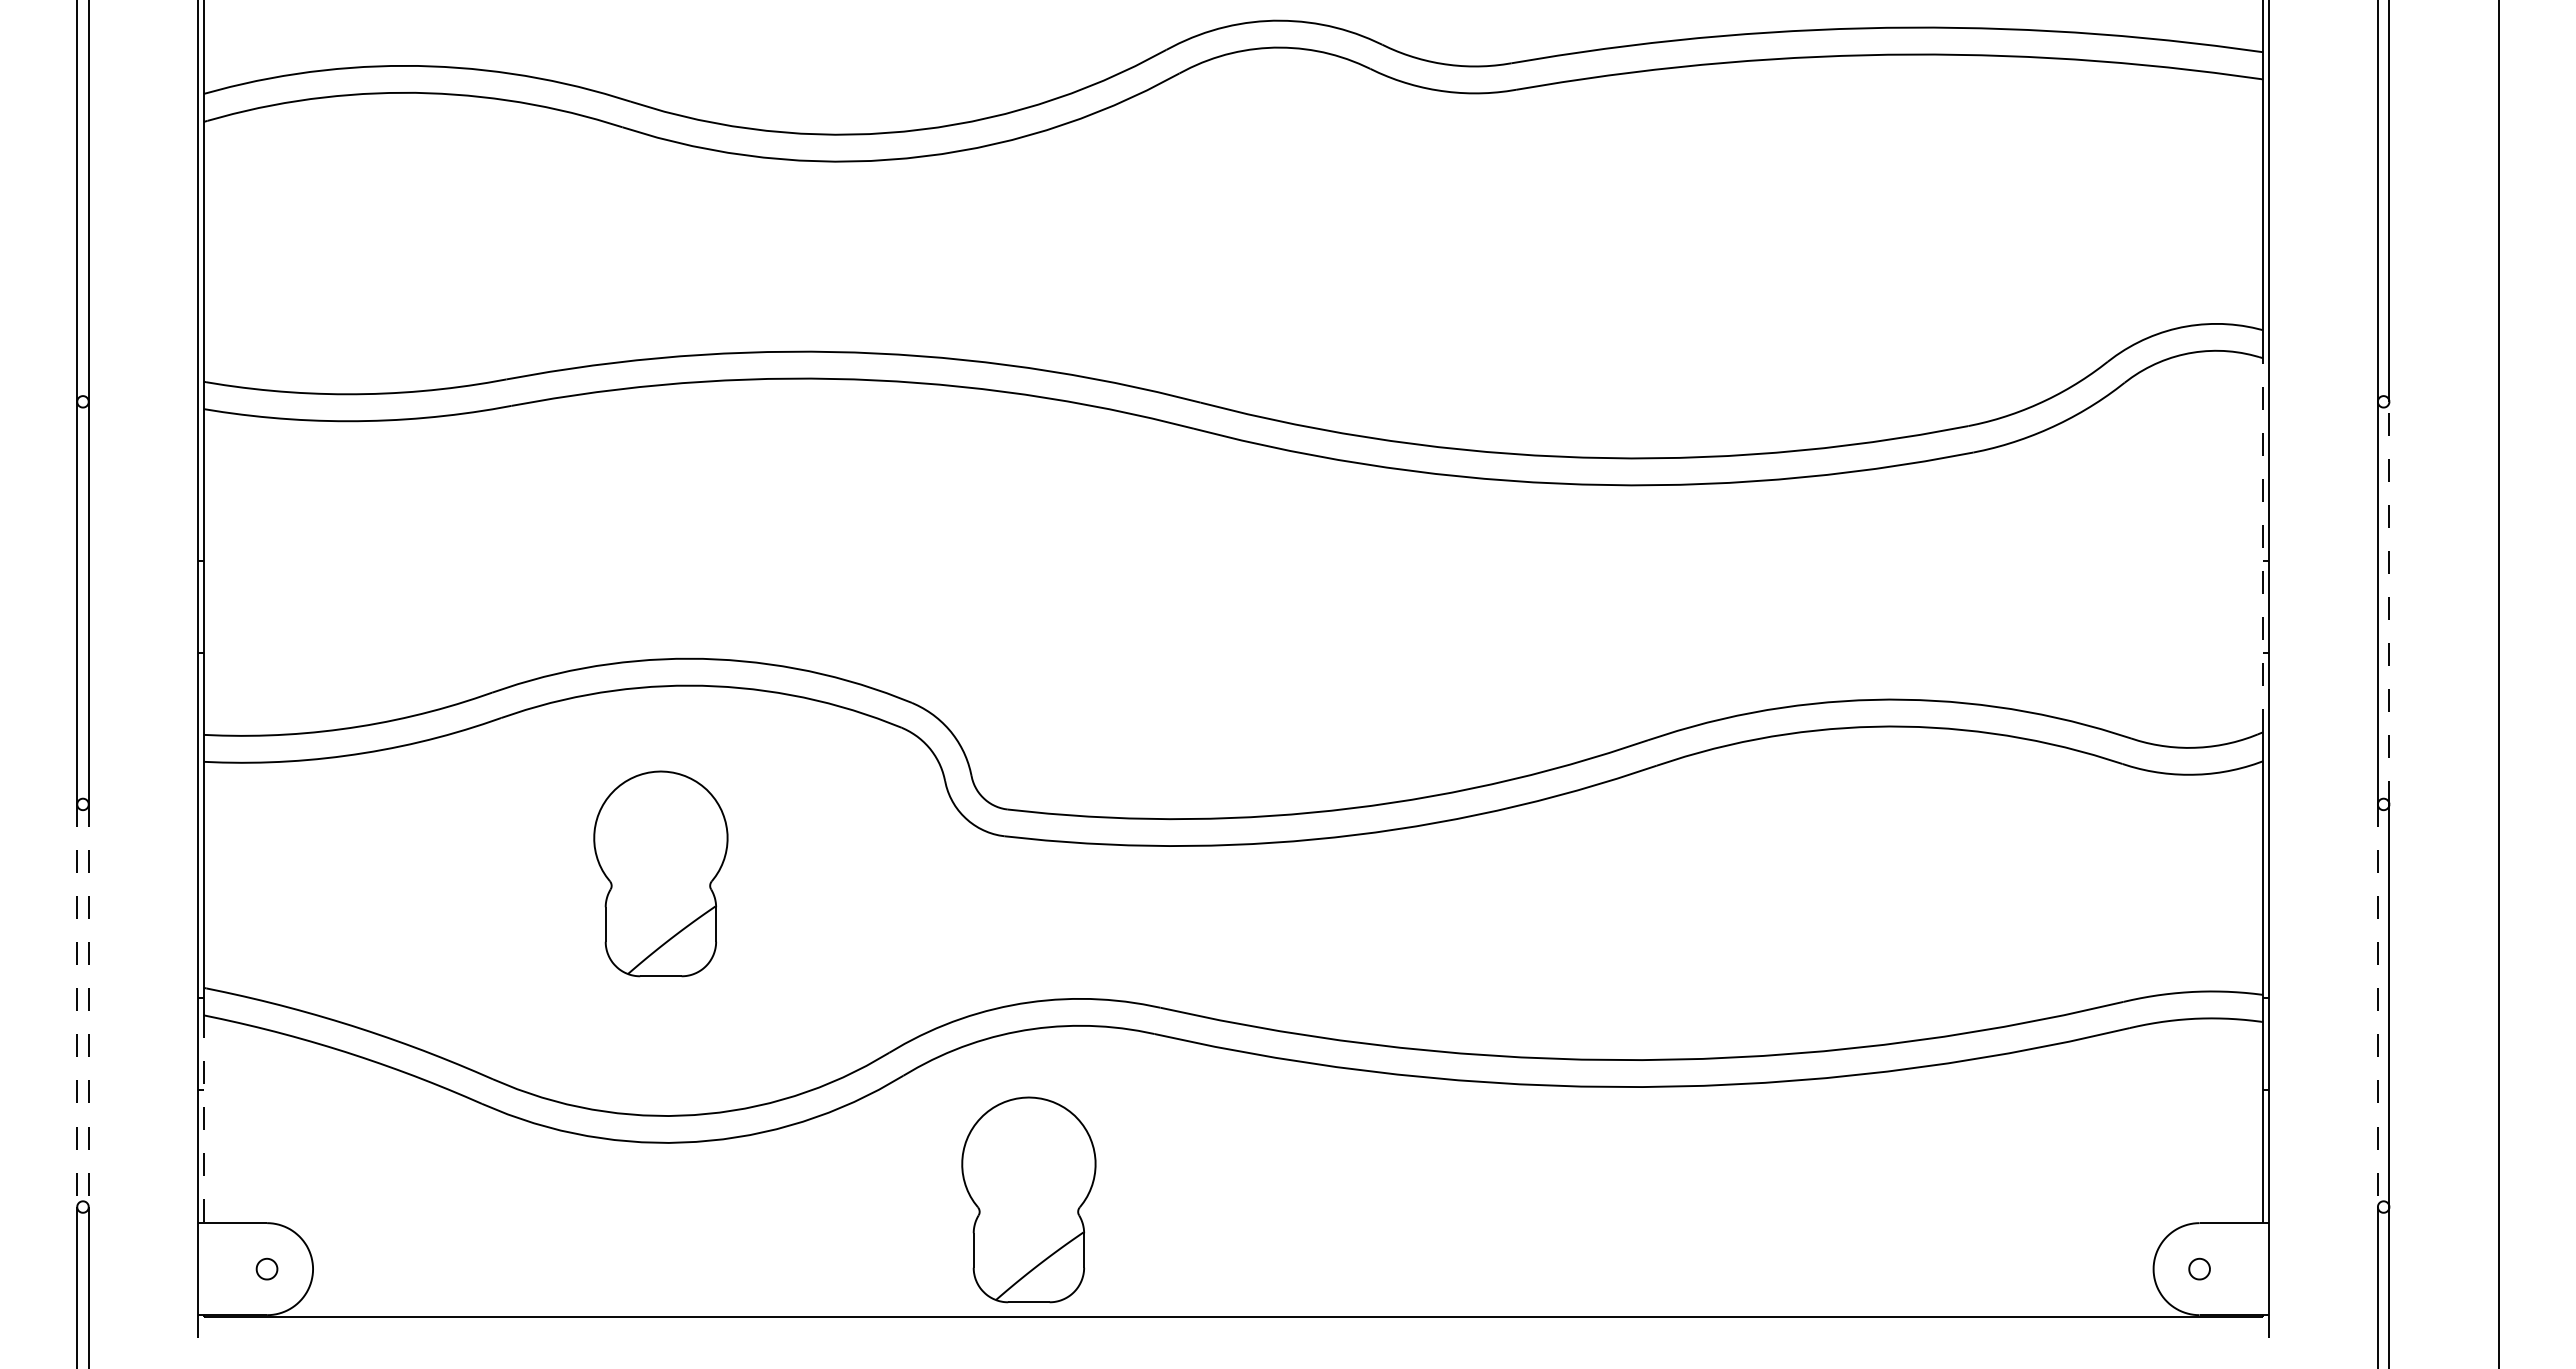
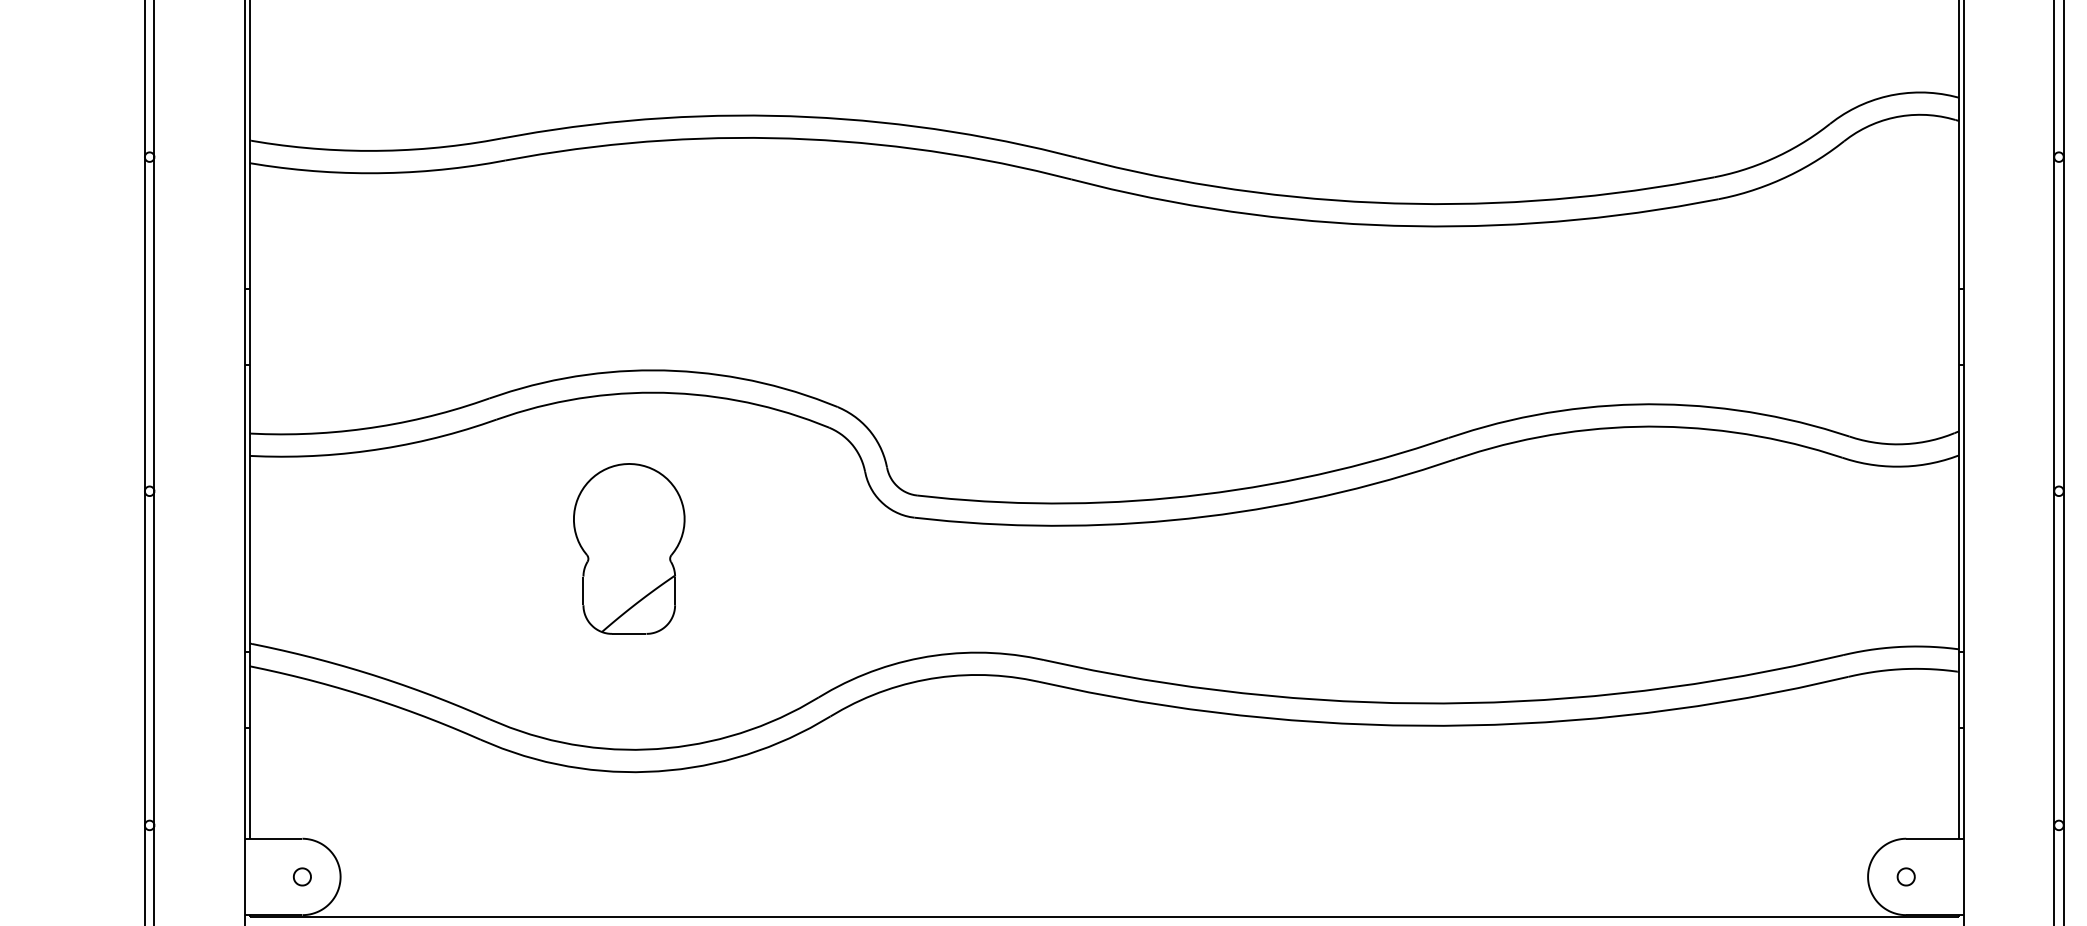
line: (2262, 544) -> (1958, 275), dashed -> solid
line: (2389, 602) -> (2063, 323), dashed -> solid
line: (77, 1006) -> (145, 658), dashed -> solid
line: (88, 1006) -> (154, 658), dashed -> solid
line: (2377, 1006) -> (2053, 658), dashed -> solid
line: (203, 1119) -> (249, 752), dashed -> solid
part: (1028, 1199) -> (934, 819), removed

